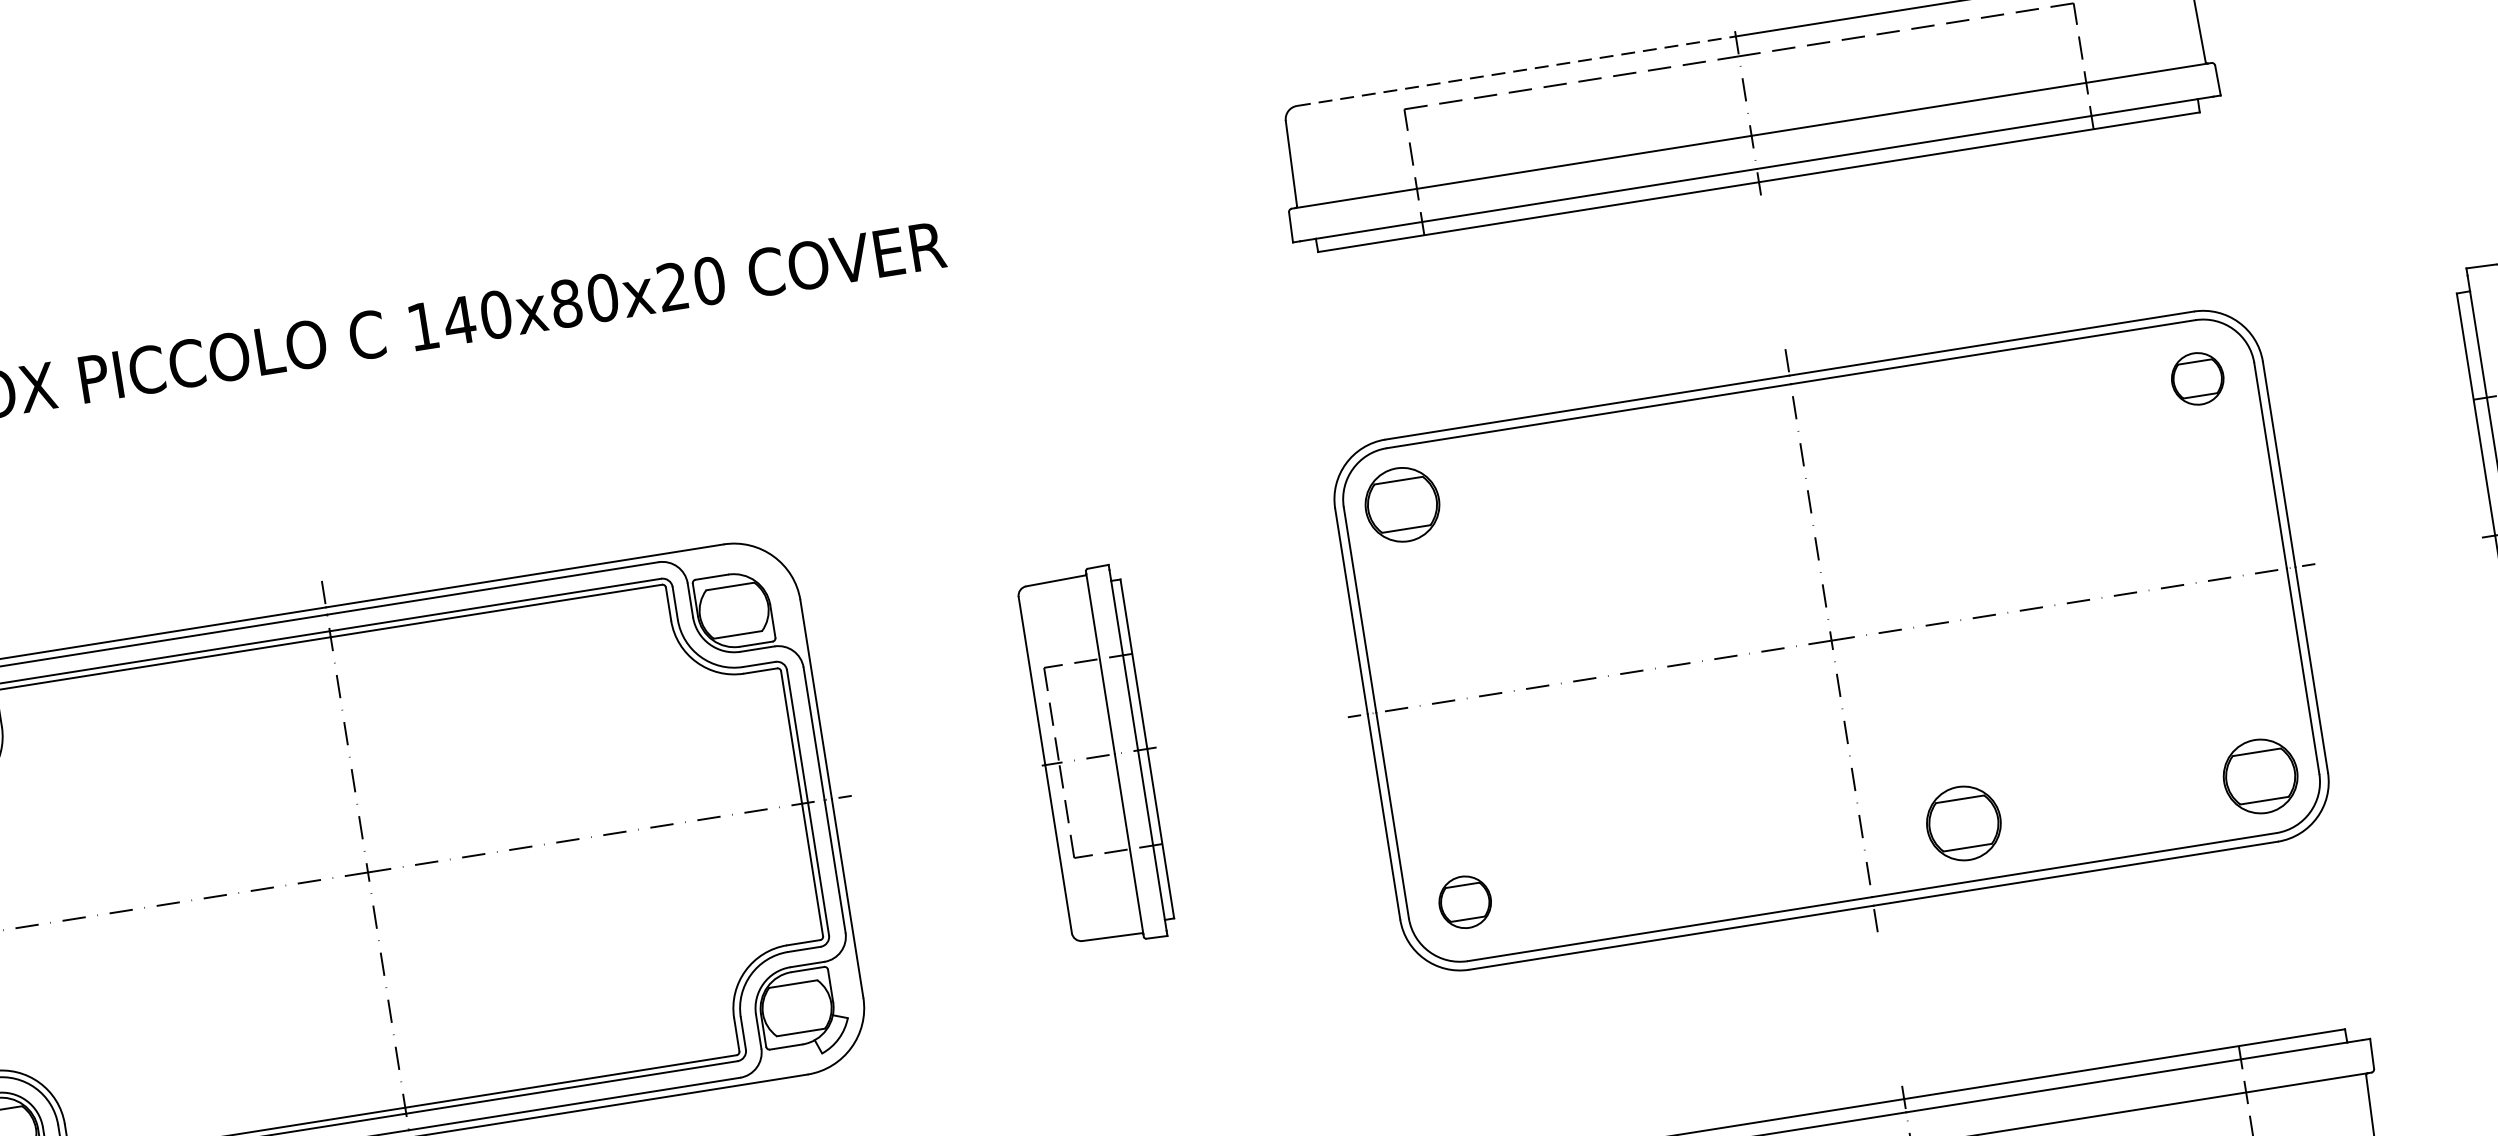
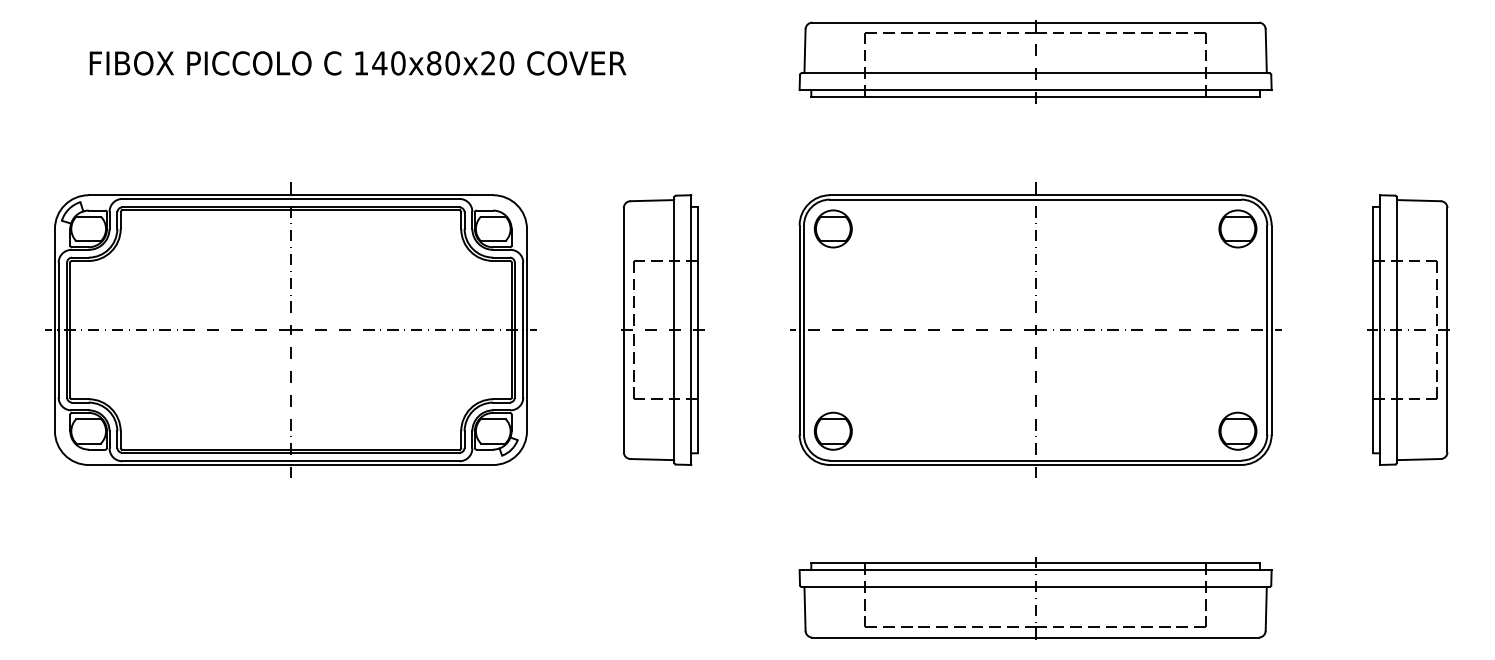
line: (1515, 70) -> (923, 22), dashed -> solid
part: (2196, 378) -> (1237, 228), size x1.43
part: (1098, 755) -> (662, 329), size x1.43
part: (1962, 822) -> (1086, 430), removed
part: (1463, 901) -> (832, 430), size x1.43

